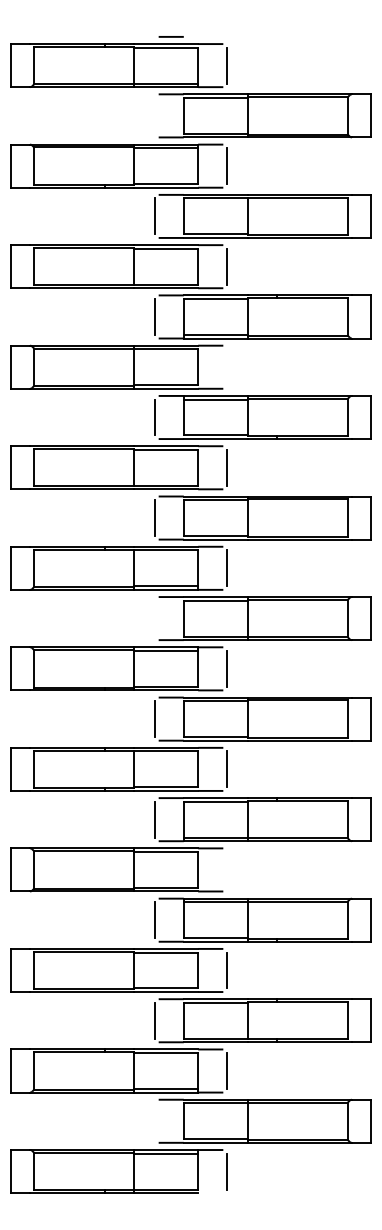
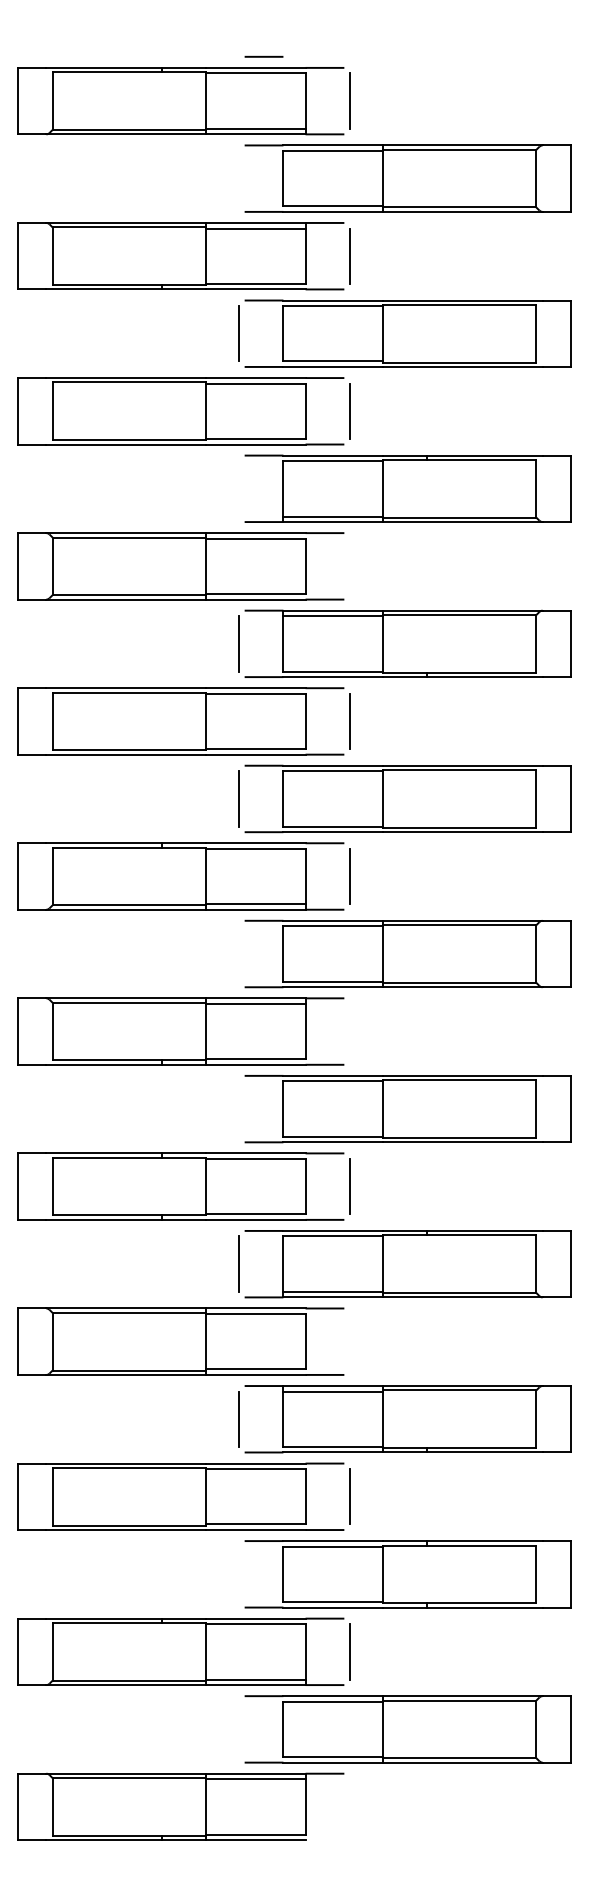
line: (155, 316) -> (239, 488), removed
line: (226, 668) -> (349, 1031), removed
line: (155, 719) -> (239, 1109), removed
line: (155, 1020) -> (239, 1573), removed
line: (226, 1171) -> (349, 1806), removed

